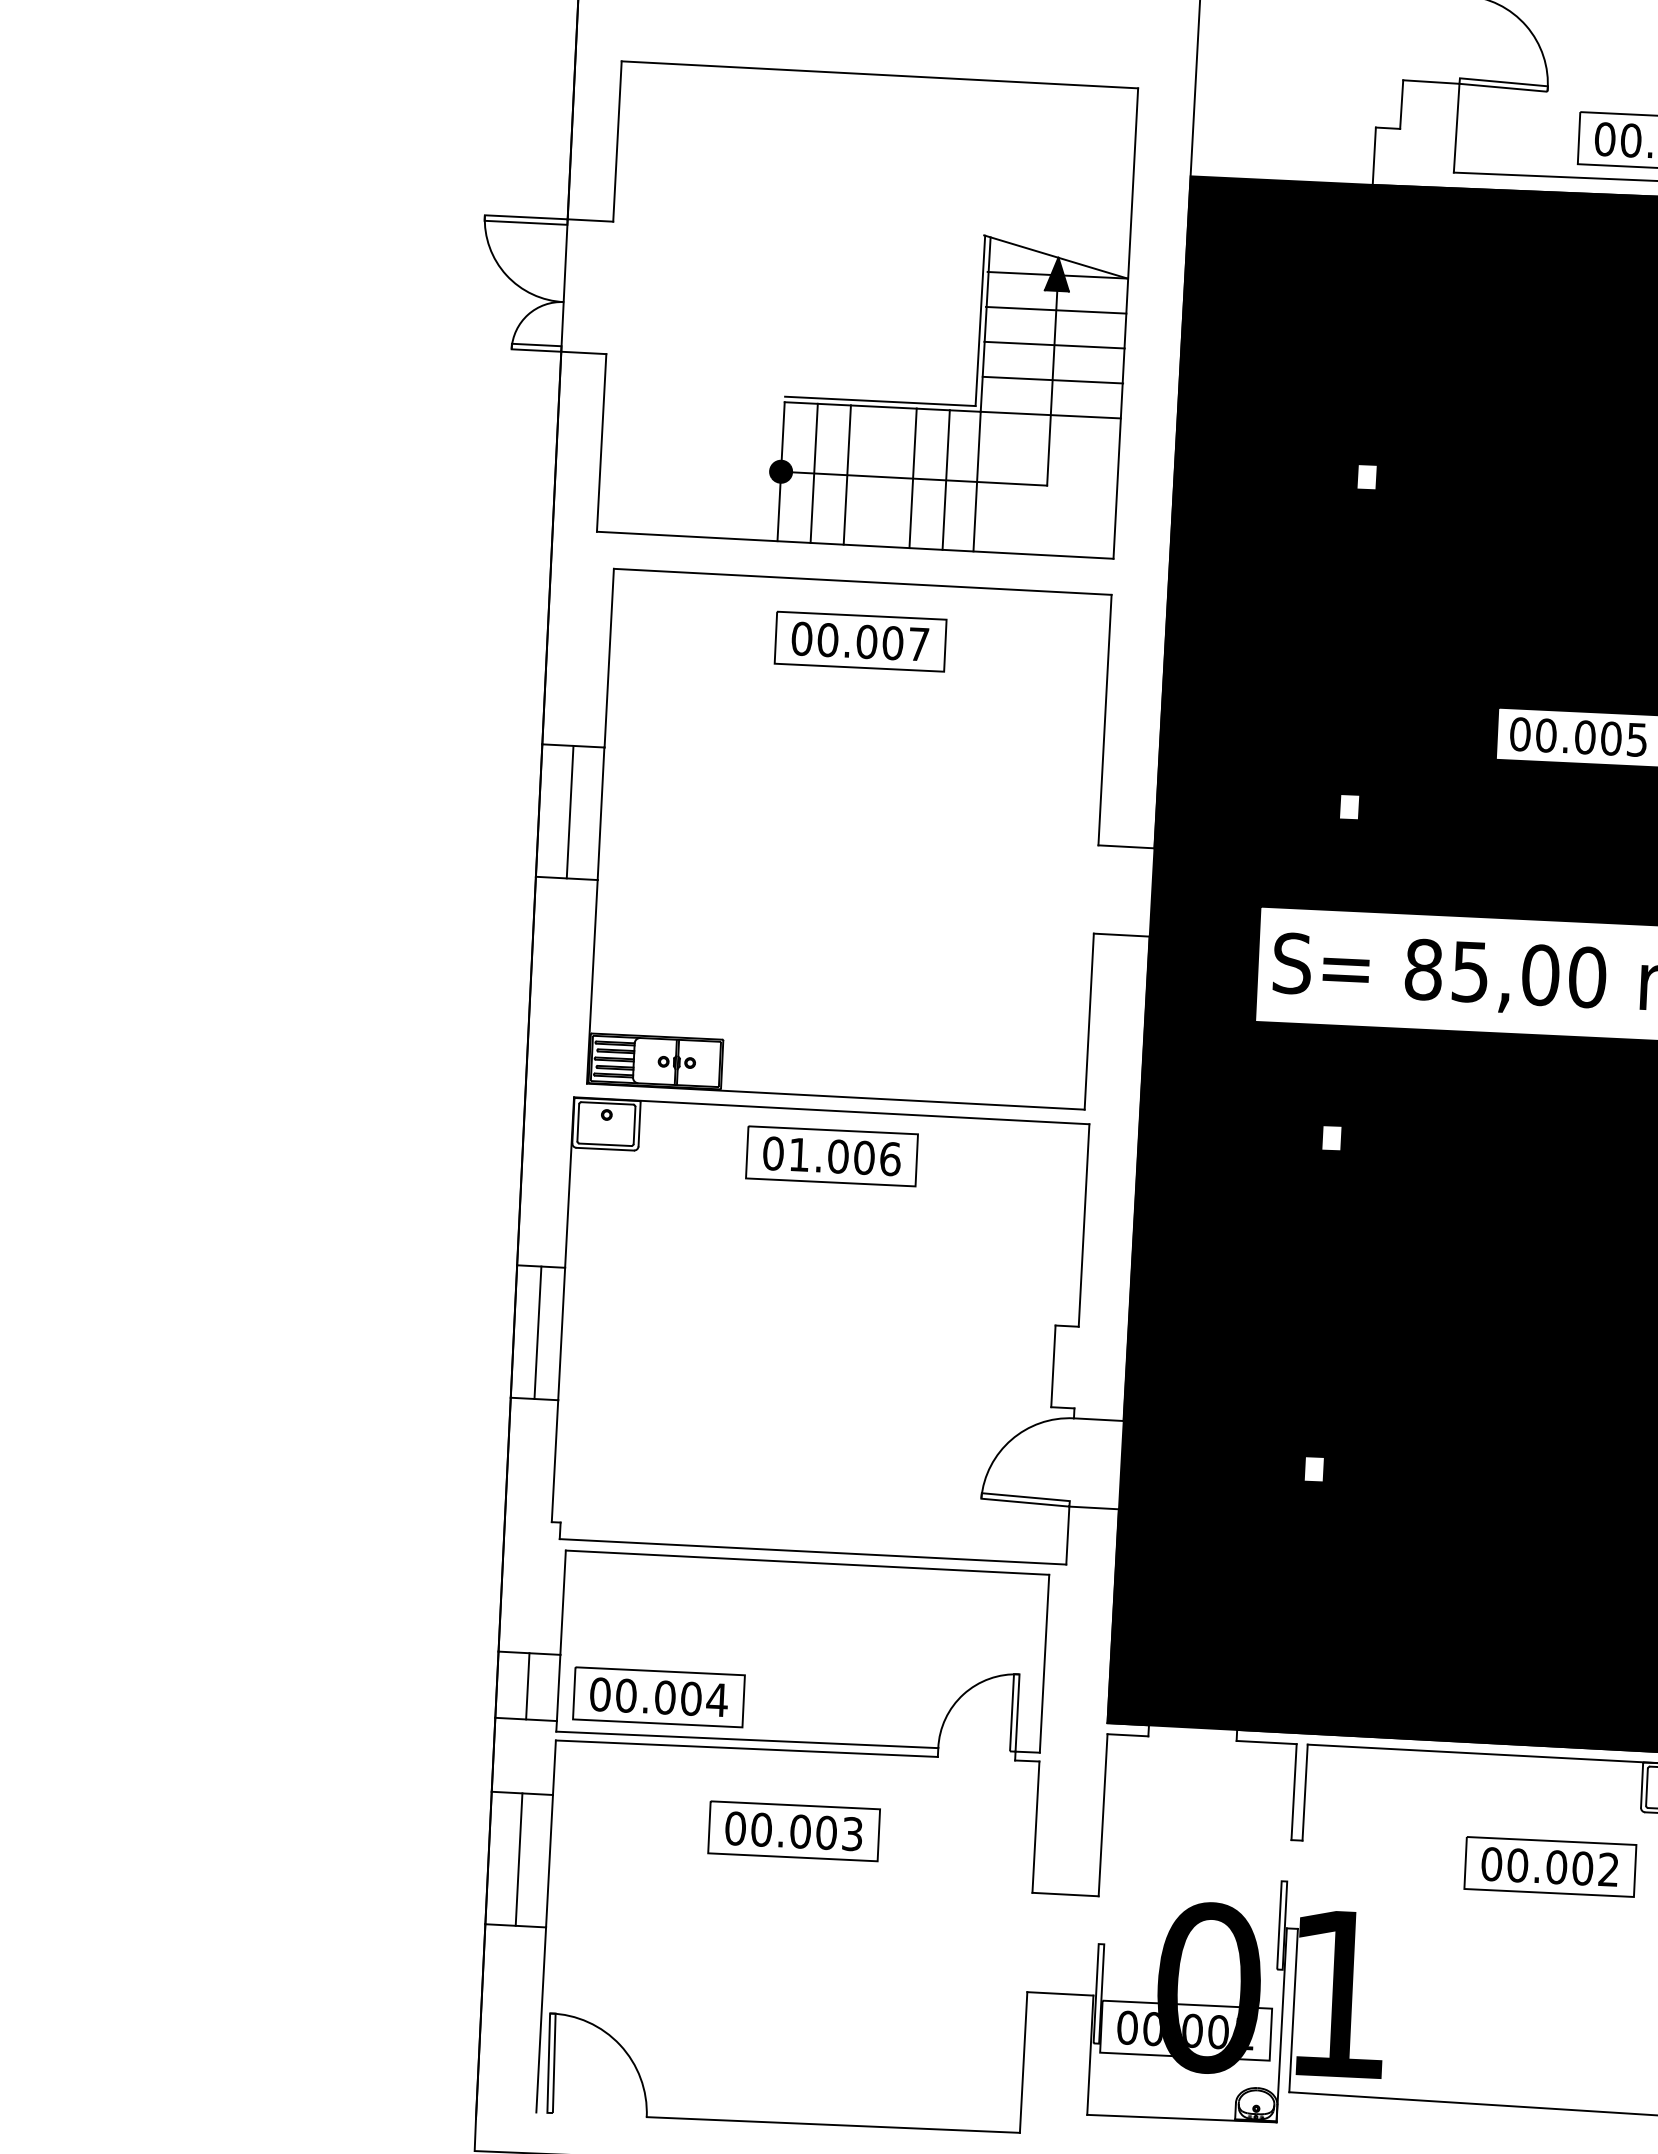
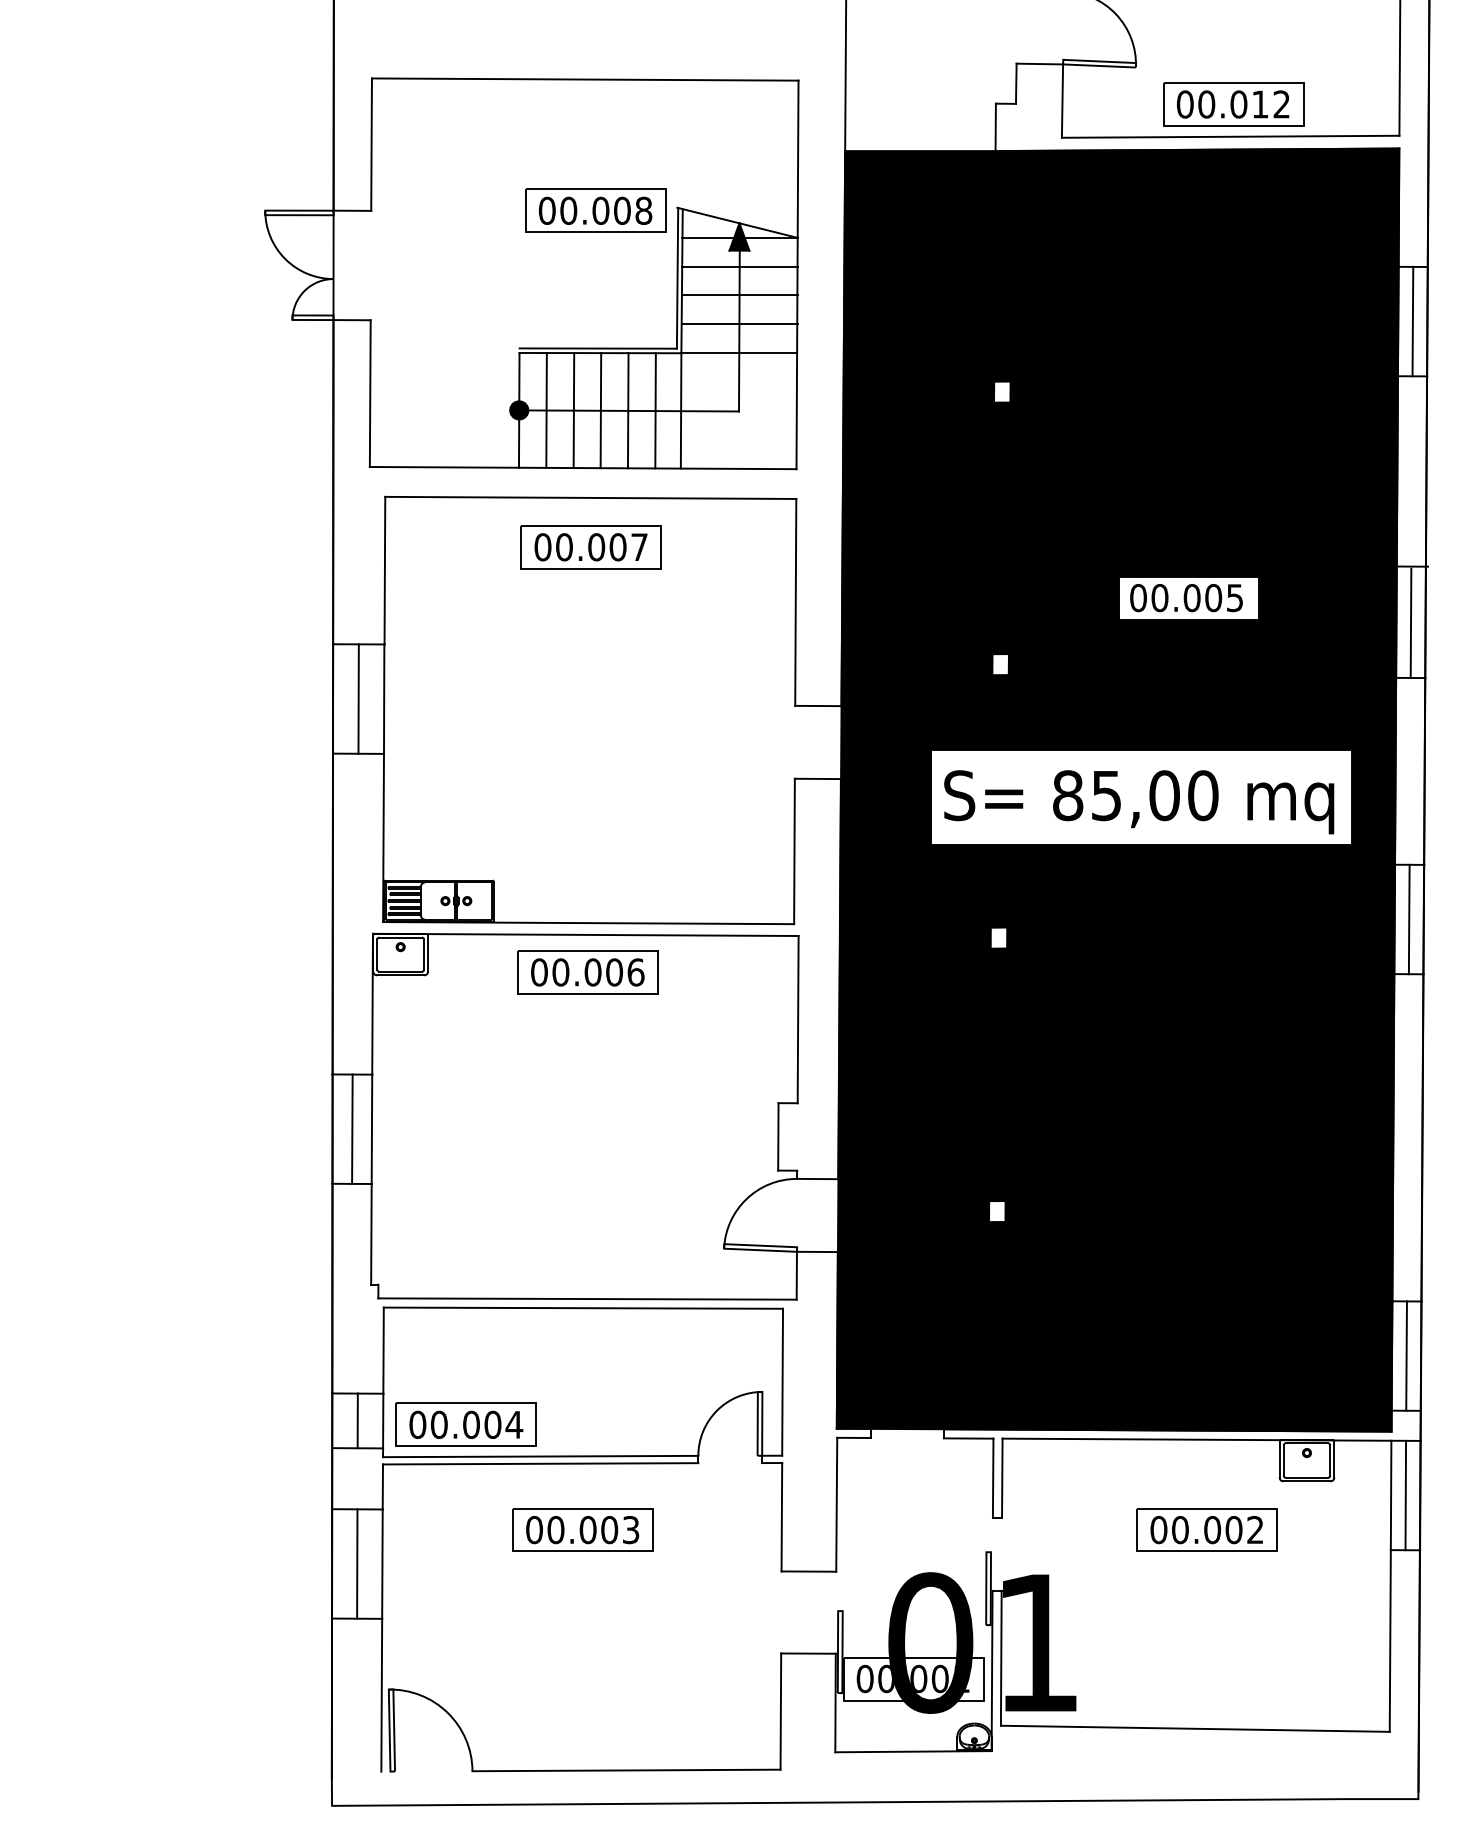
part: (884, 234) -> (595, 210), added
line: (879, 476) -> (600, 410), added
text: (798, 1154) -> (560, 972), 01.006 -> 00.006

